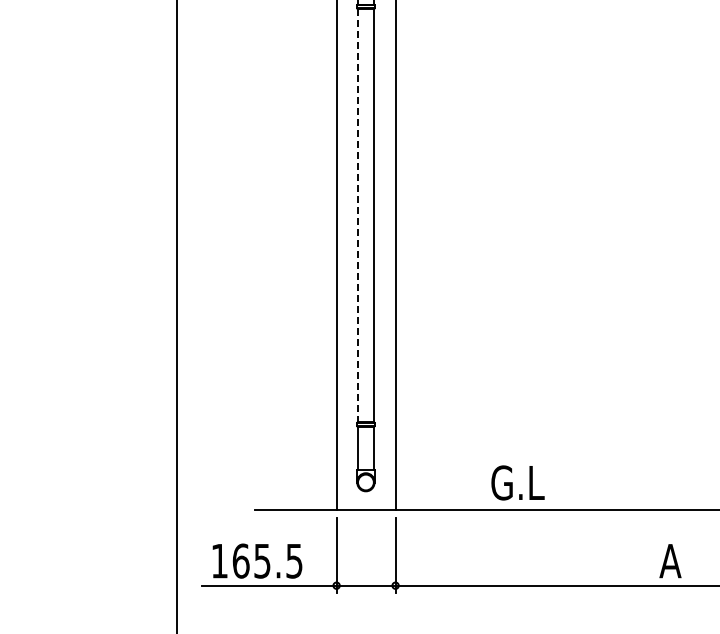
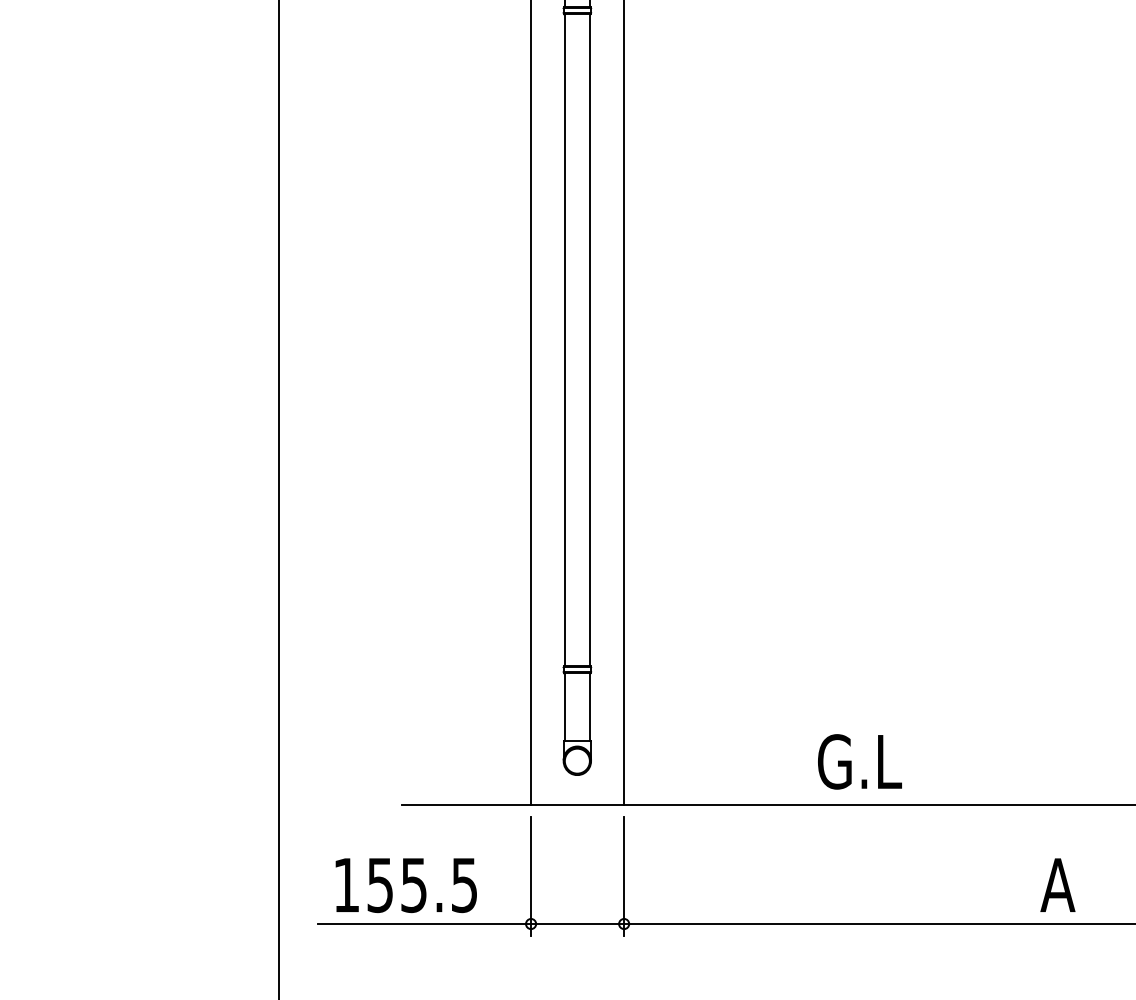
line: (358, 215) -> (565, 339), dashed -> solid
text: (517, 482) -> (859, 761), moved
text: (240, 560) -> (379, 884), 165.5 -> 155.5

